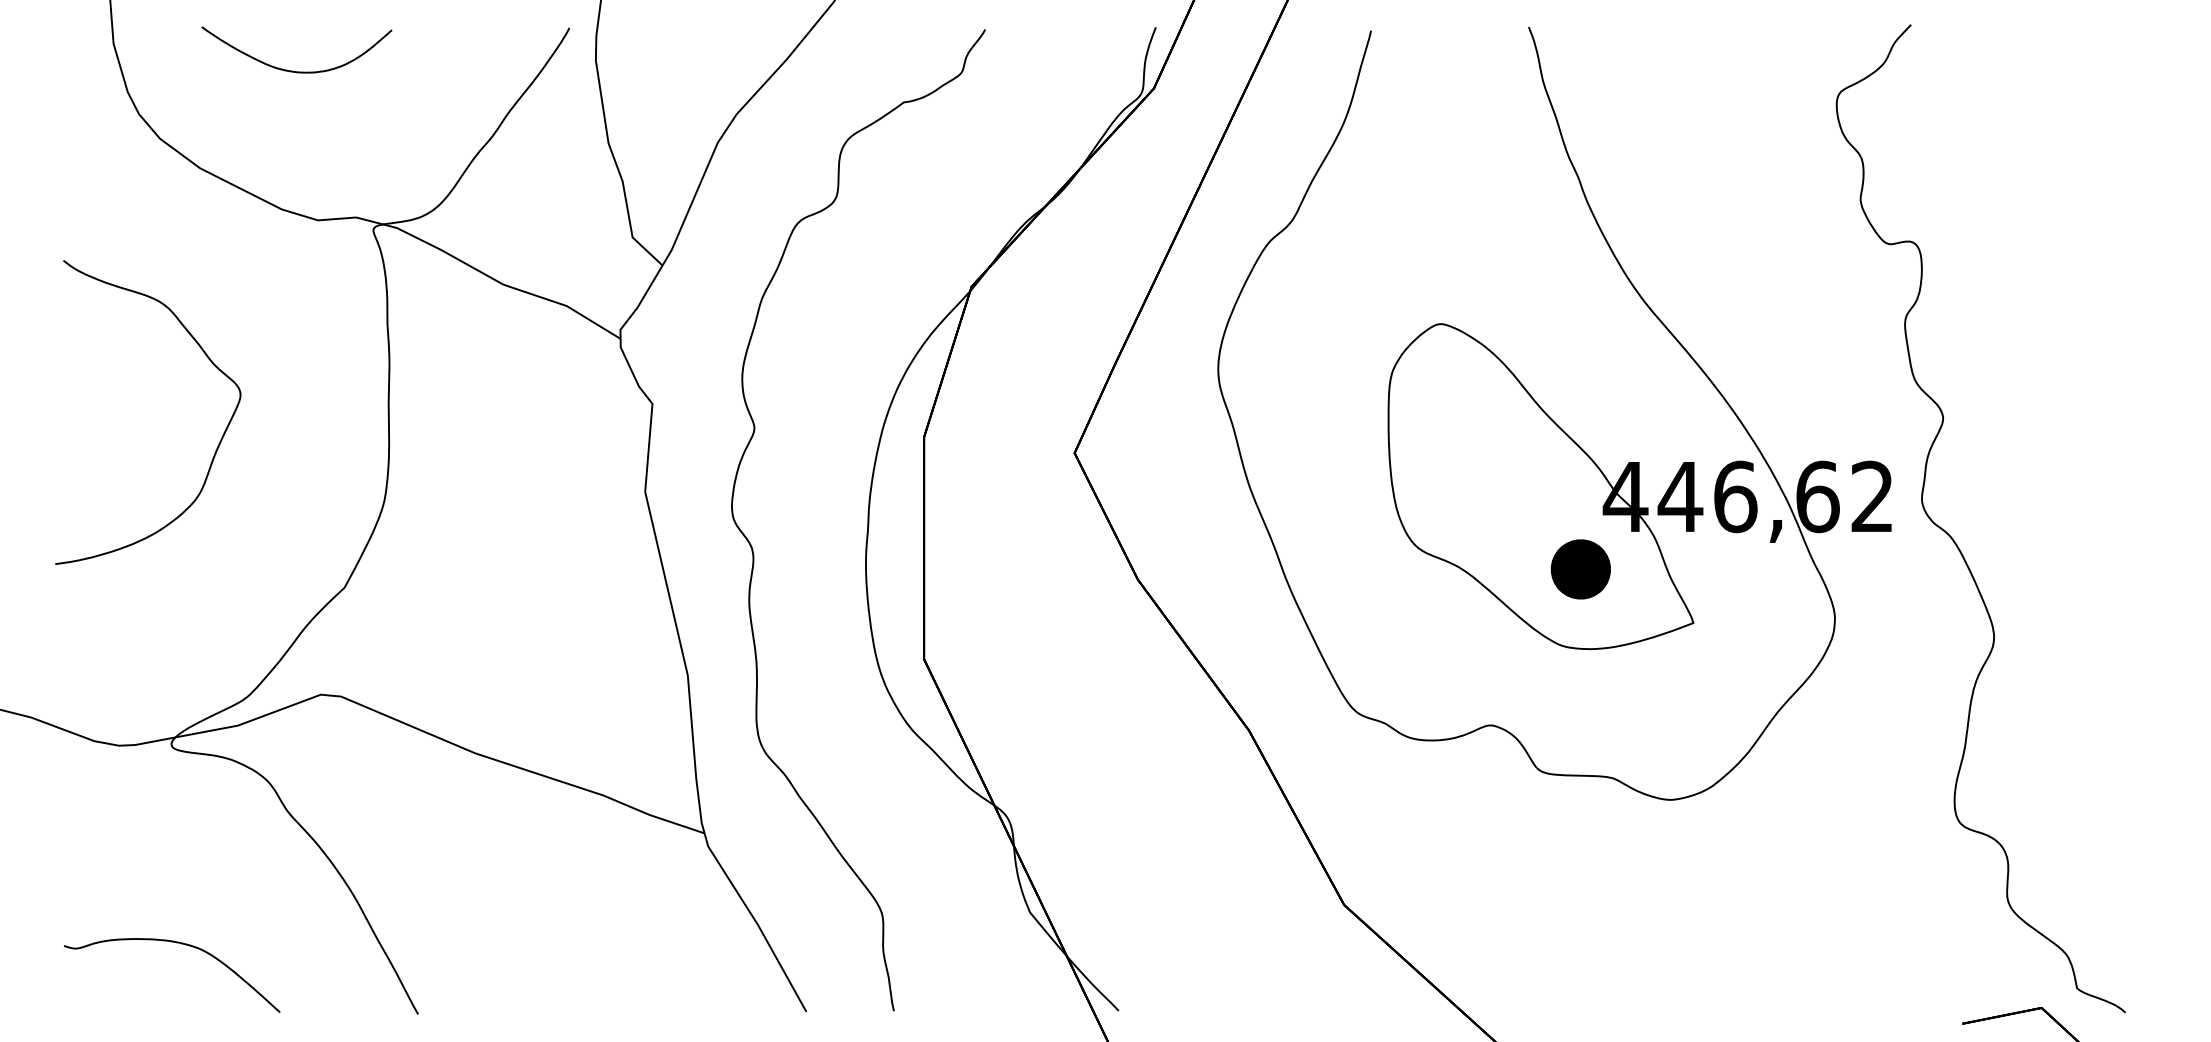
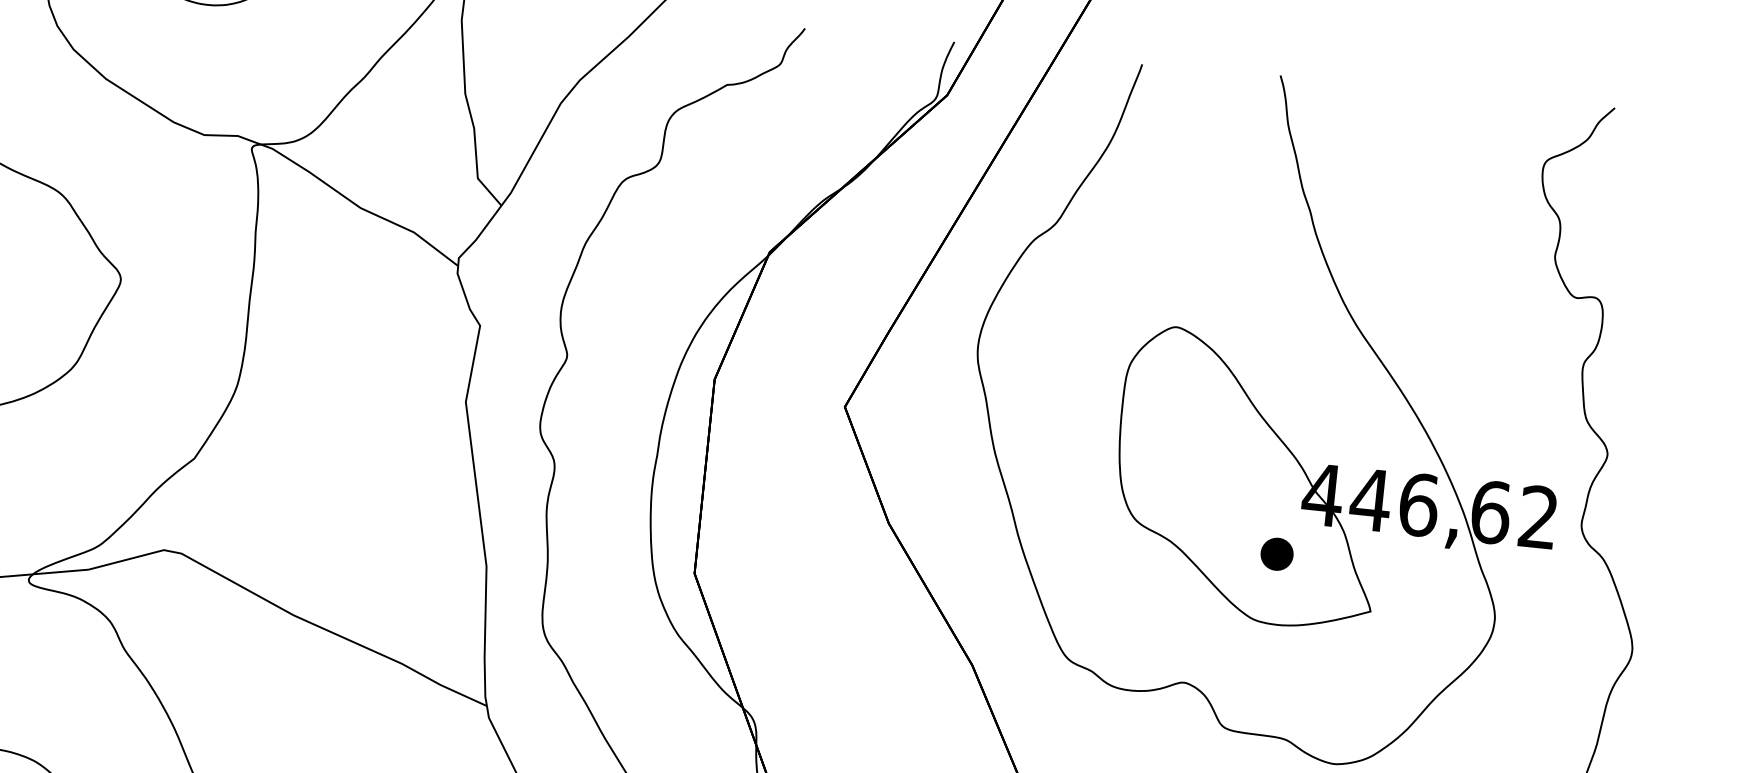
part: (1580, 568) -> (1276, 553), size x0.62

